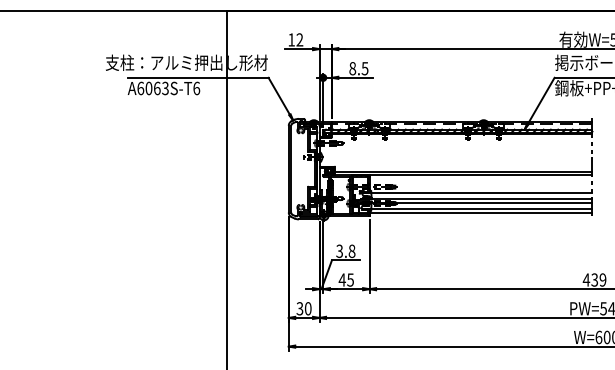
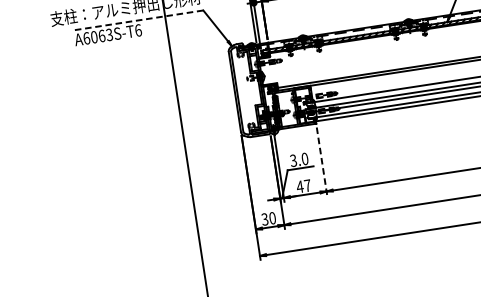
line: (197, 77) -> (137, 20), solid -> dashed
text: (351, 251) -> (304, 159), 3.8 -> 3.0
line: (369, 256) -> (321, 161), solid -> dashed
text: (350, 279) -> (307, 185), 45 -> 47

